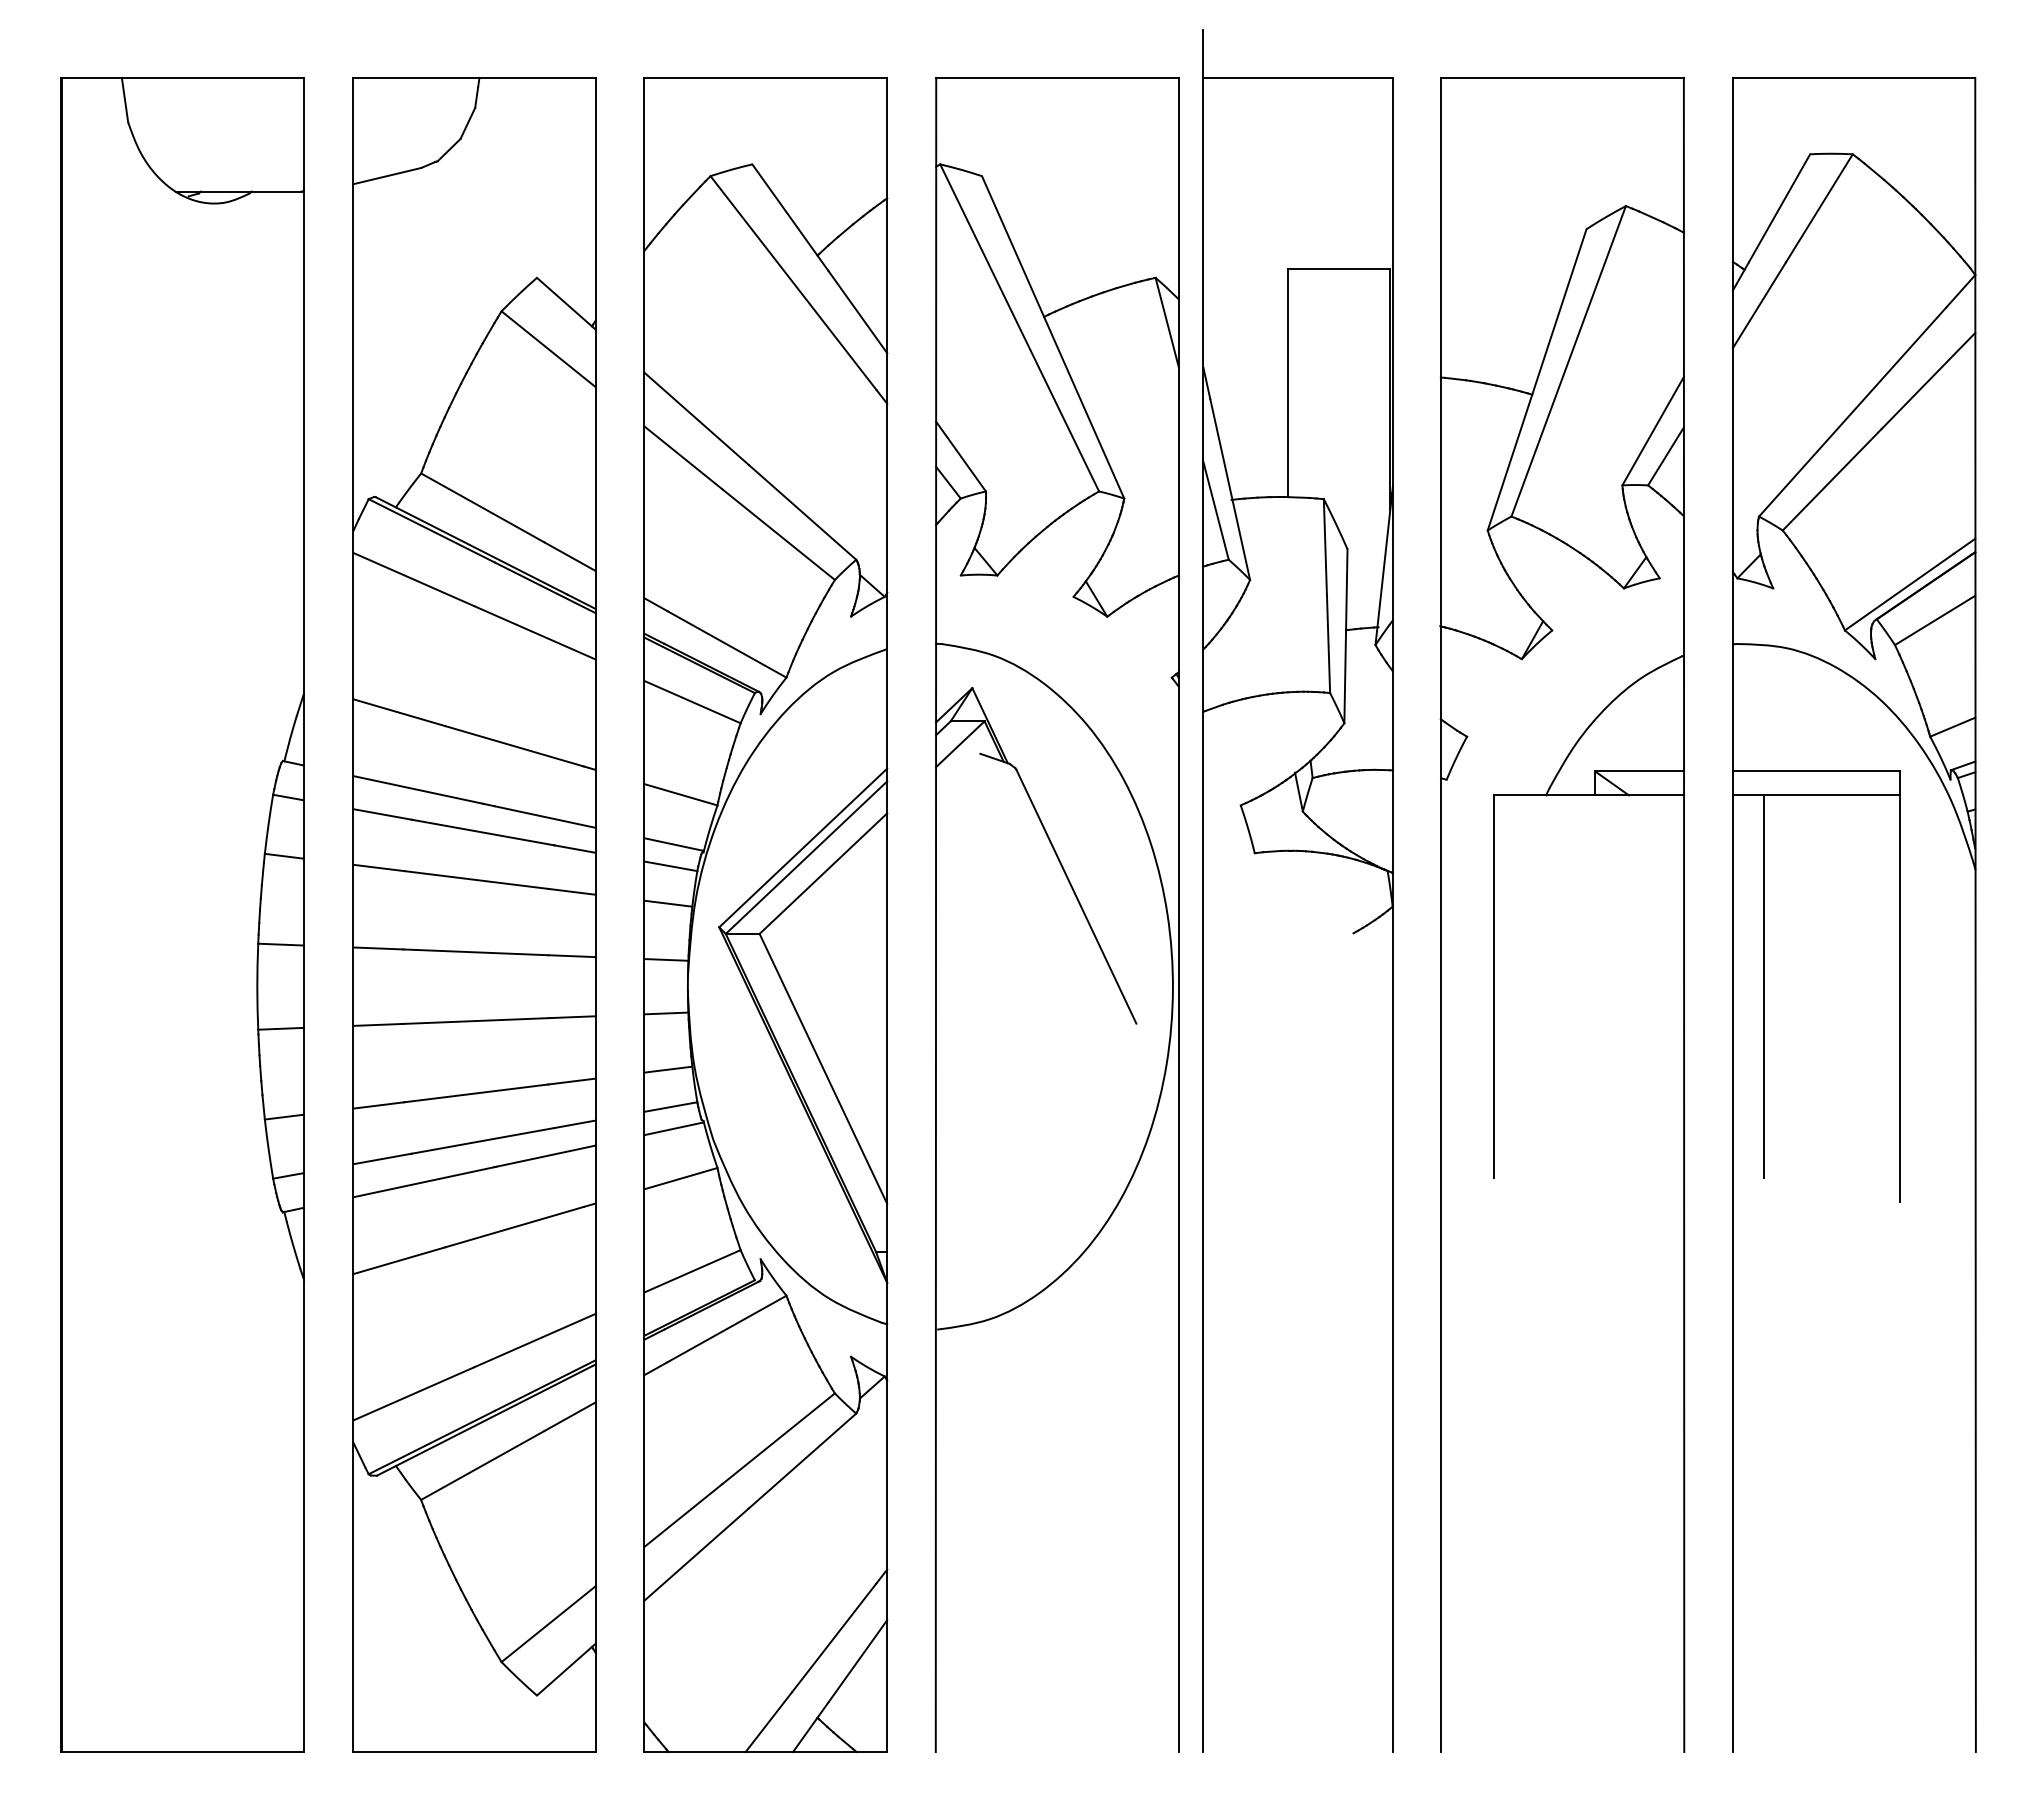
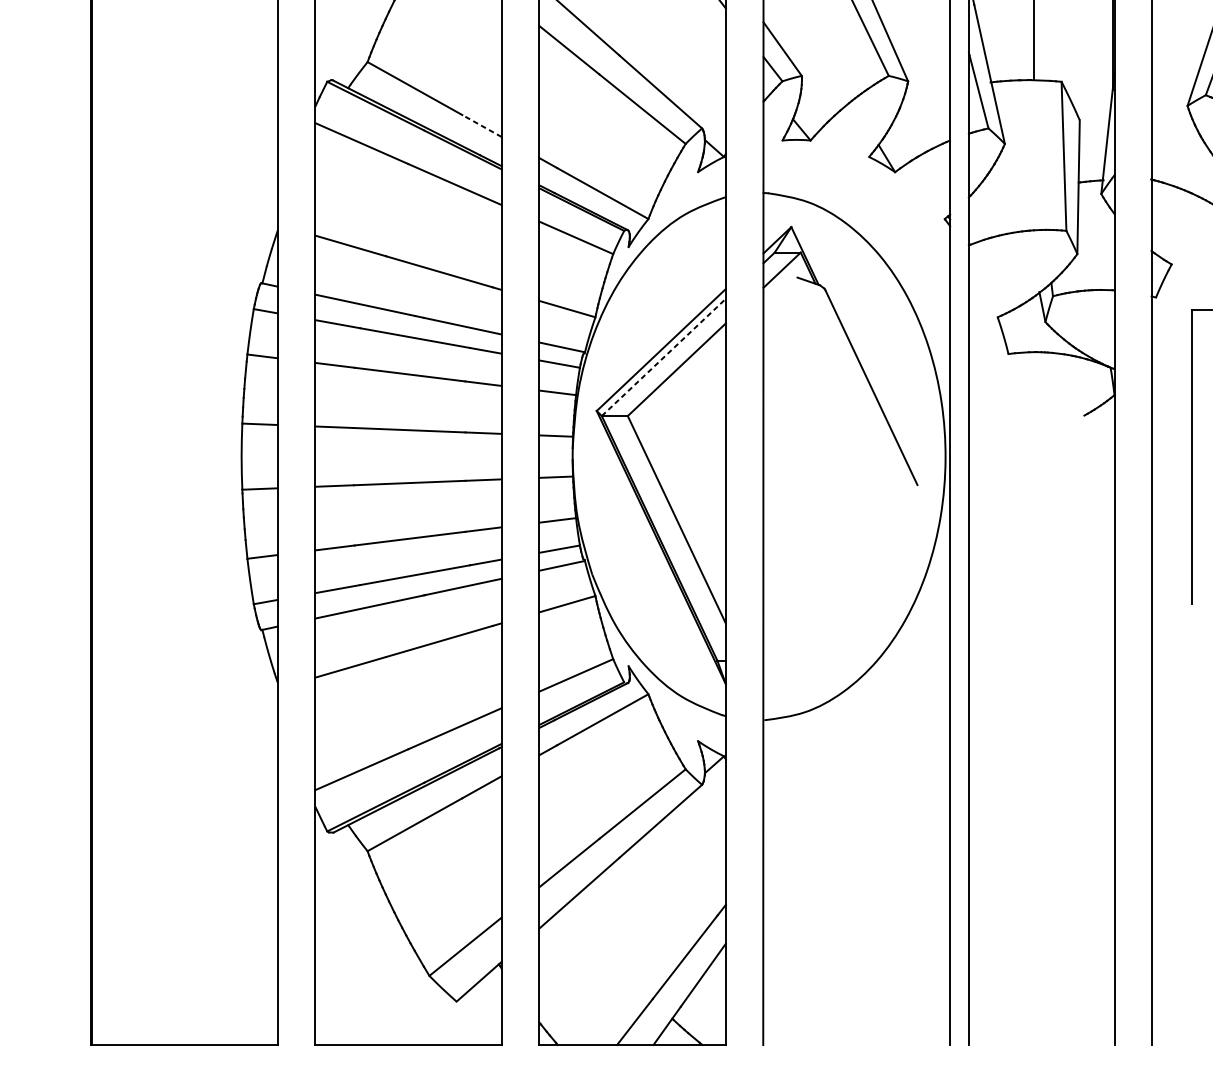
line: (569, 556) -> (481, 125), solid -> dashed
line: (806, 857) -> (663, 357), solid -> dashed

